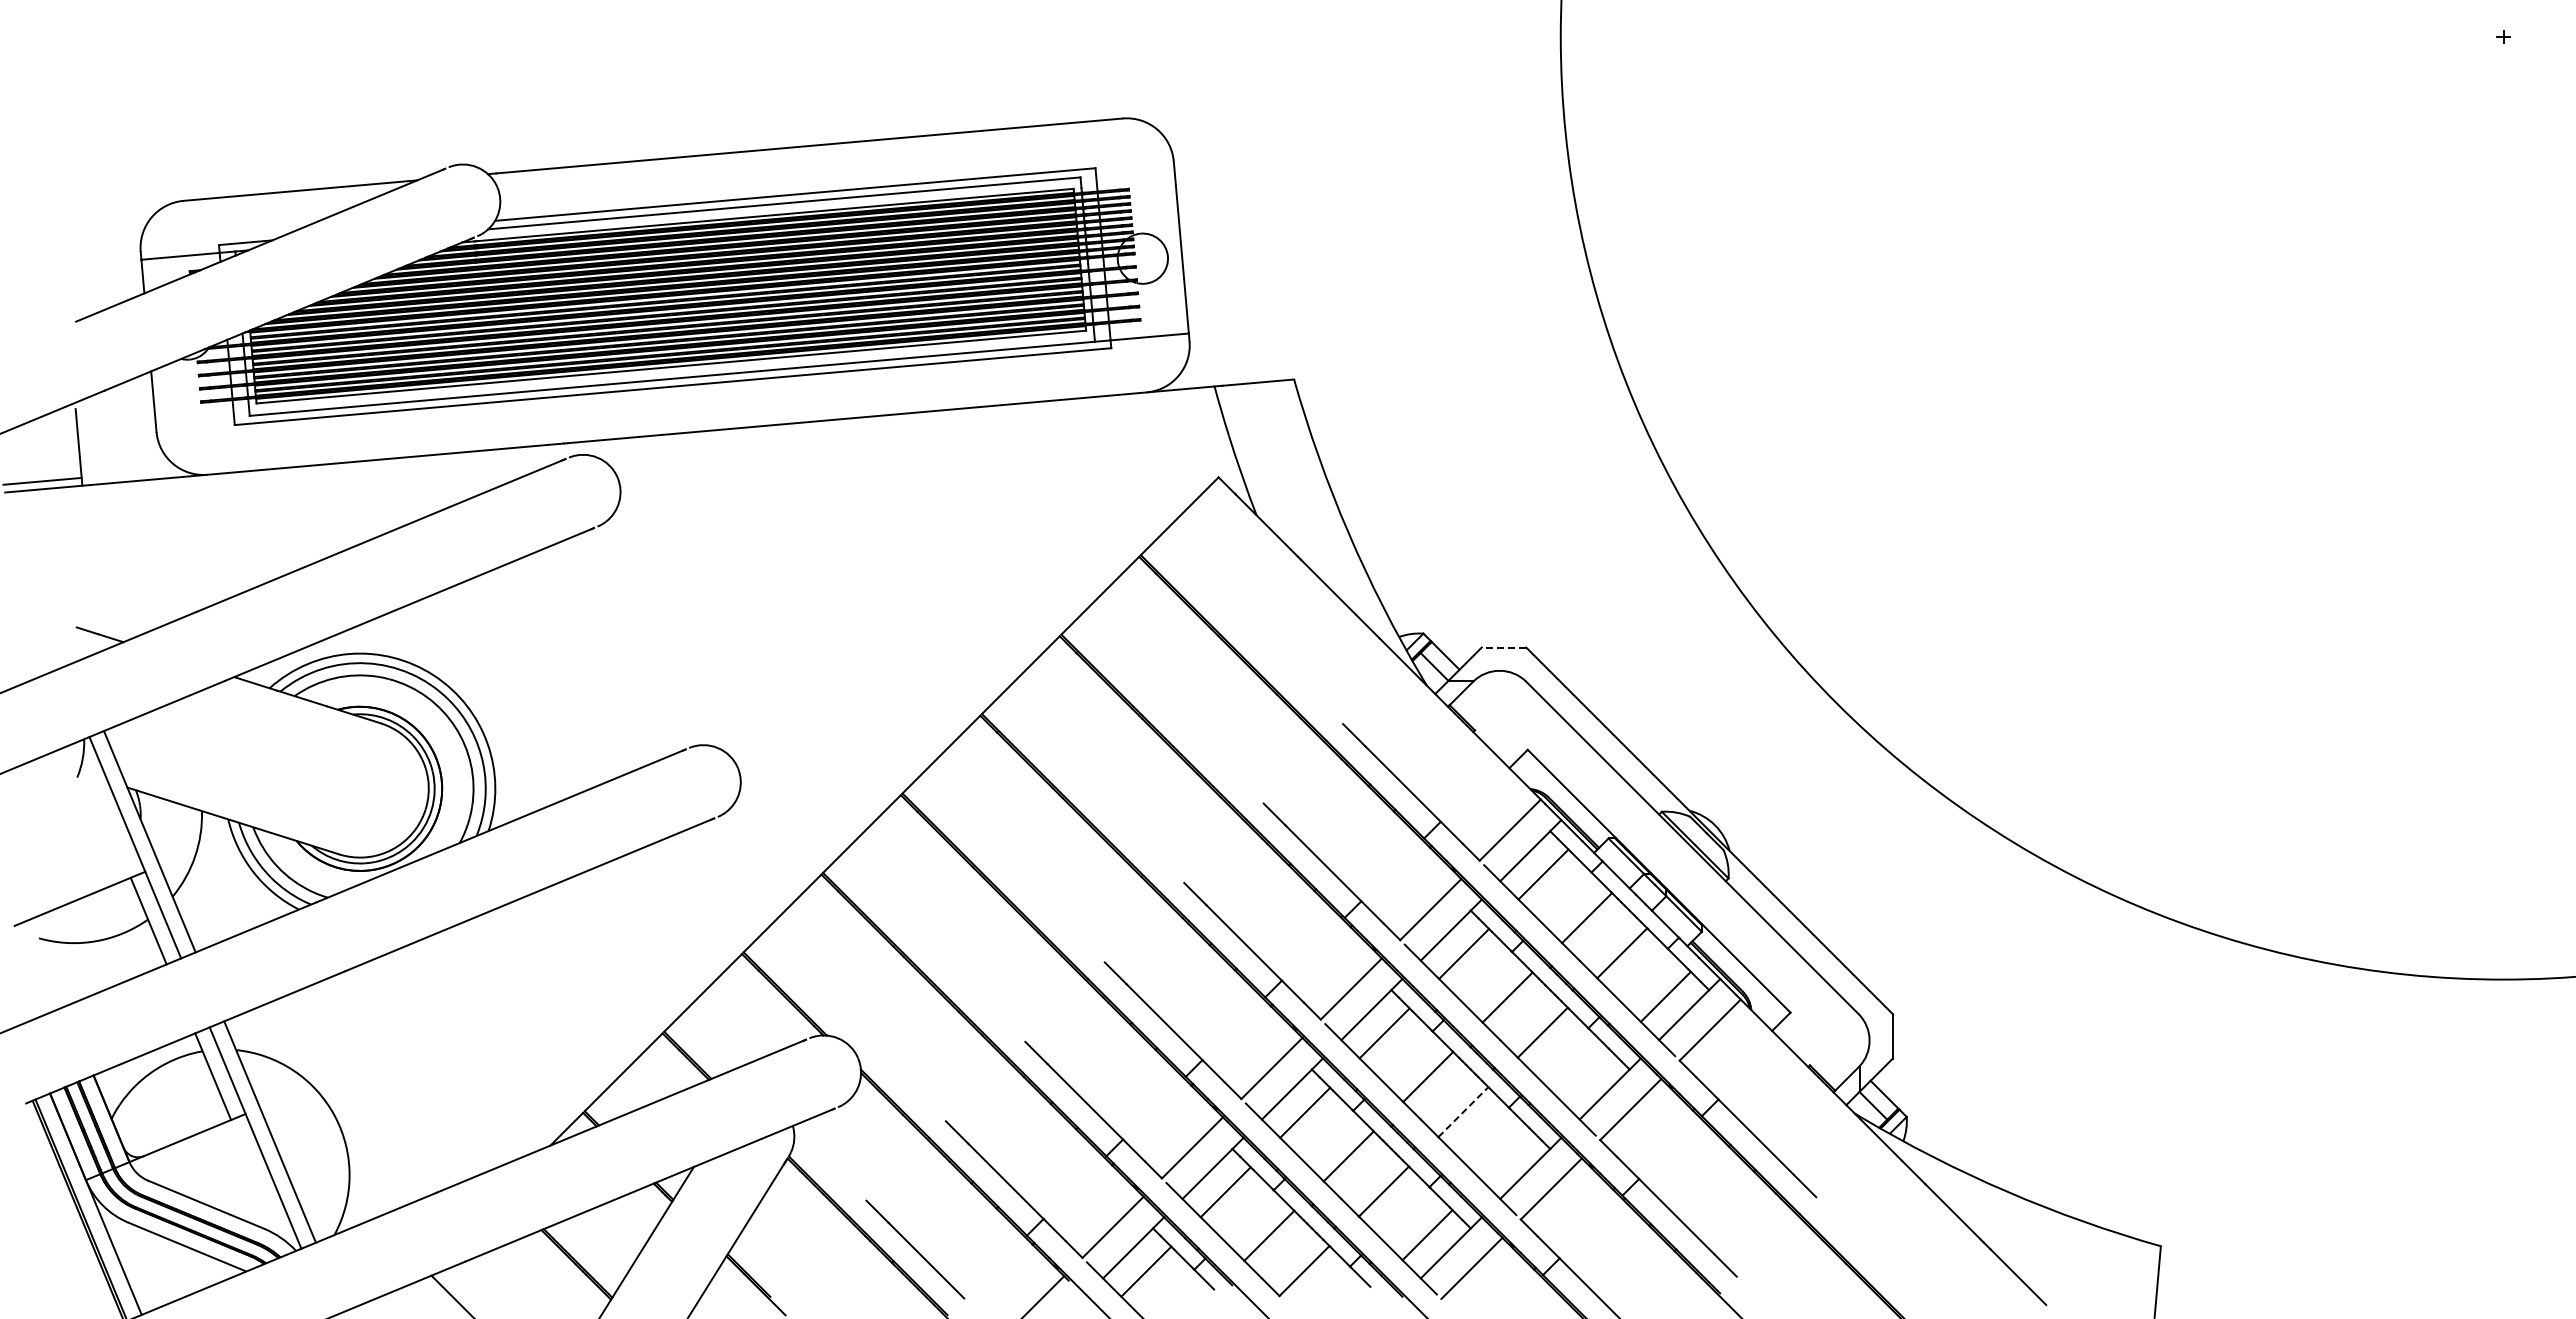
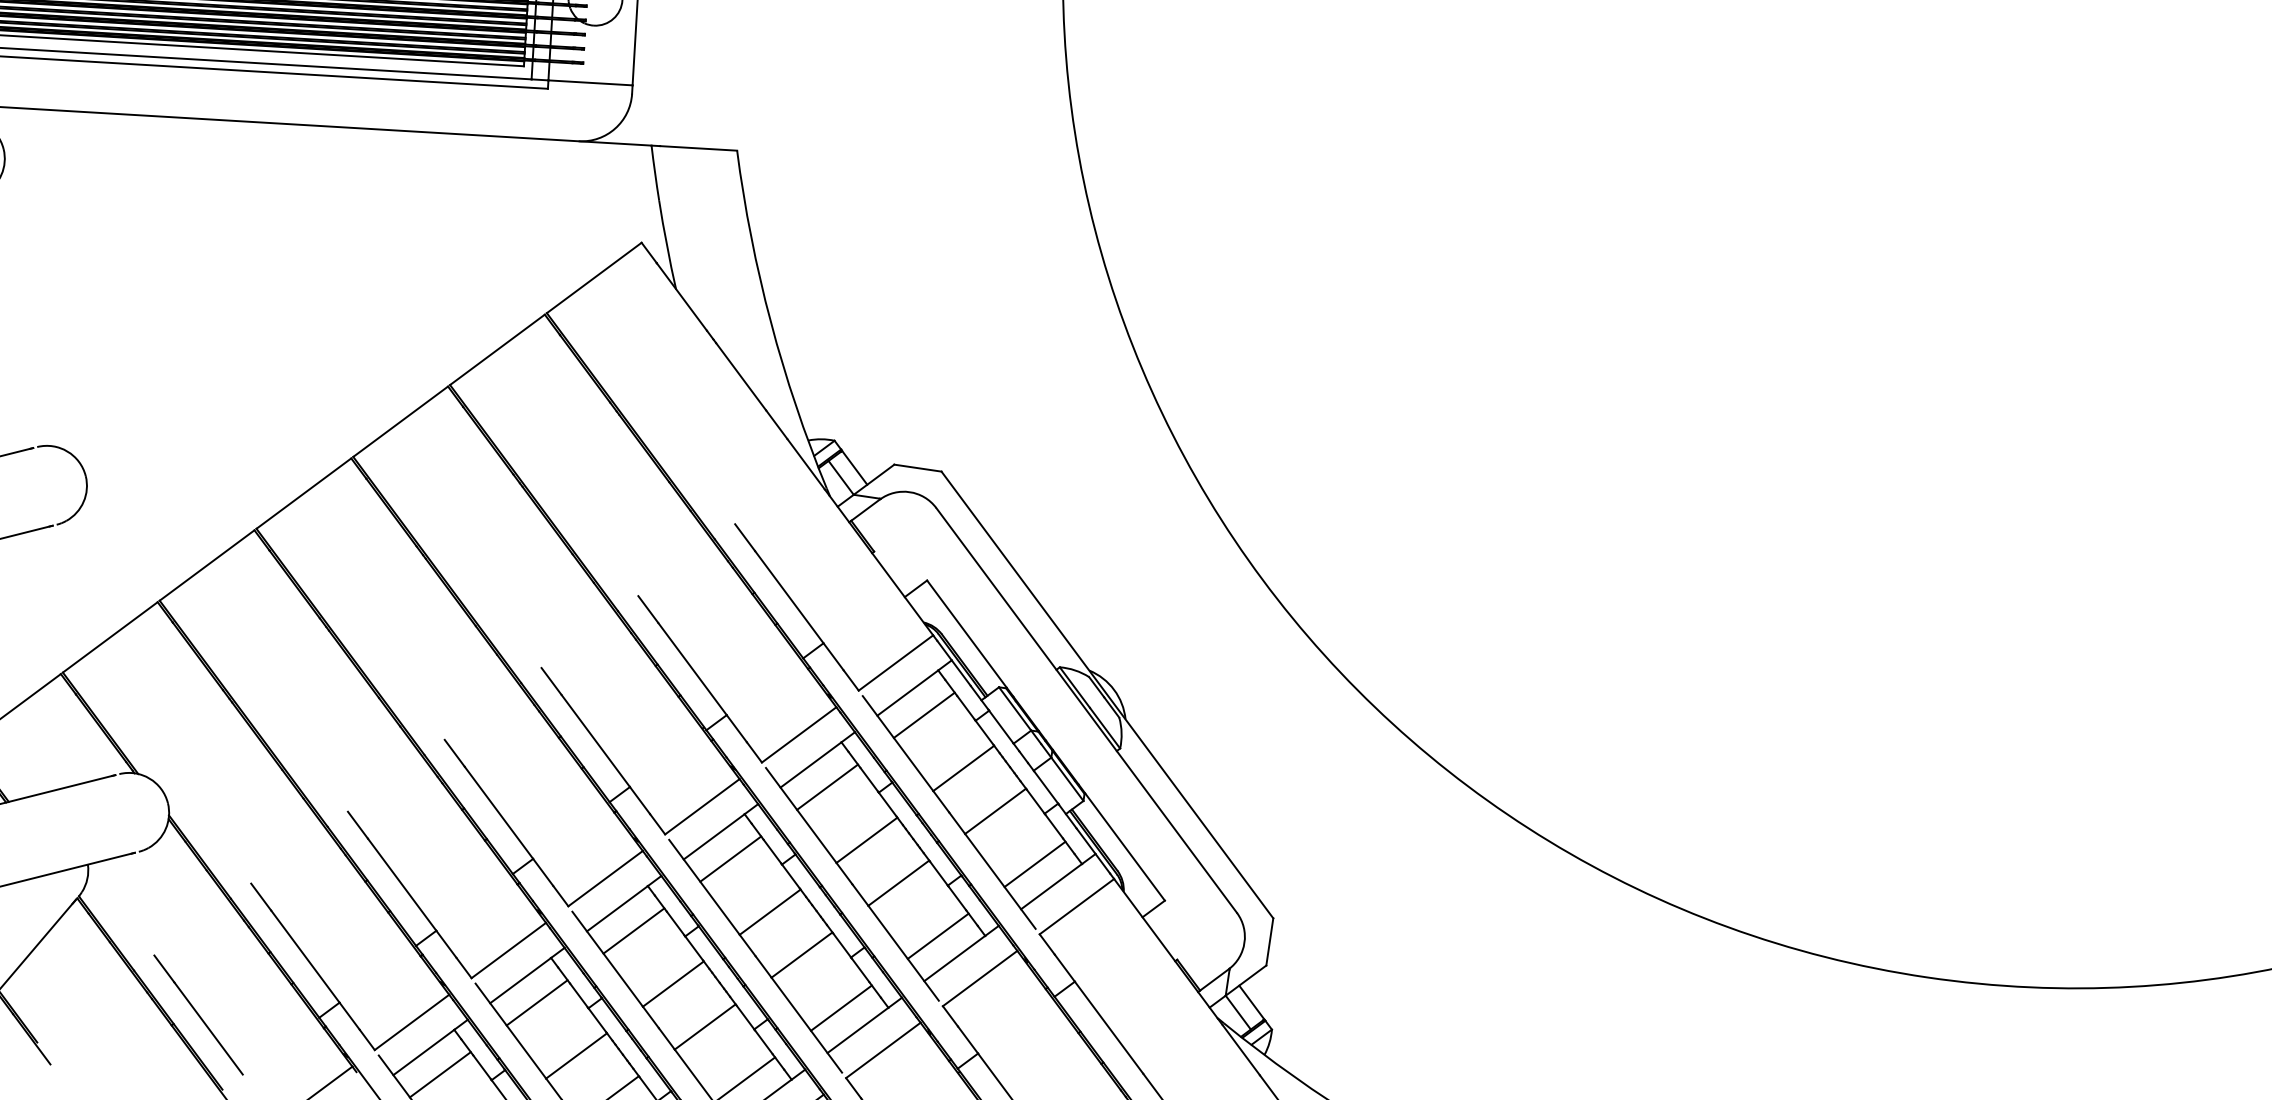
line: (1503, 647) -> (917, 468), dashed -> solid
line: (1586, 1076) -> (938, 936), added
line: (1463, 1111) -> (802, 954), dashed -> solid
line: (1506, 1155) -> (840, 1007), added

